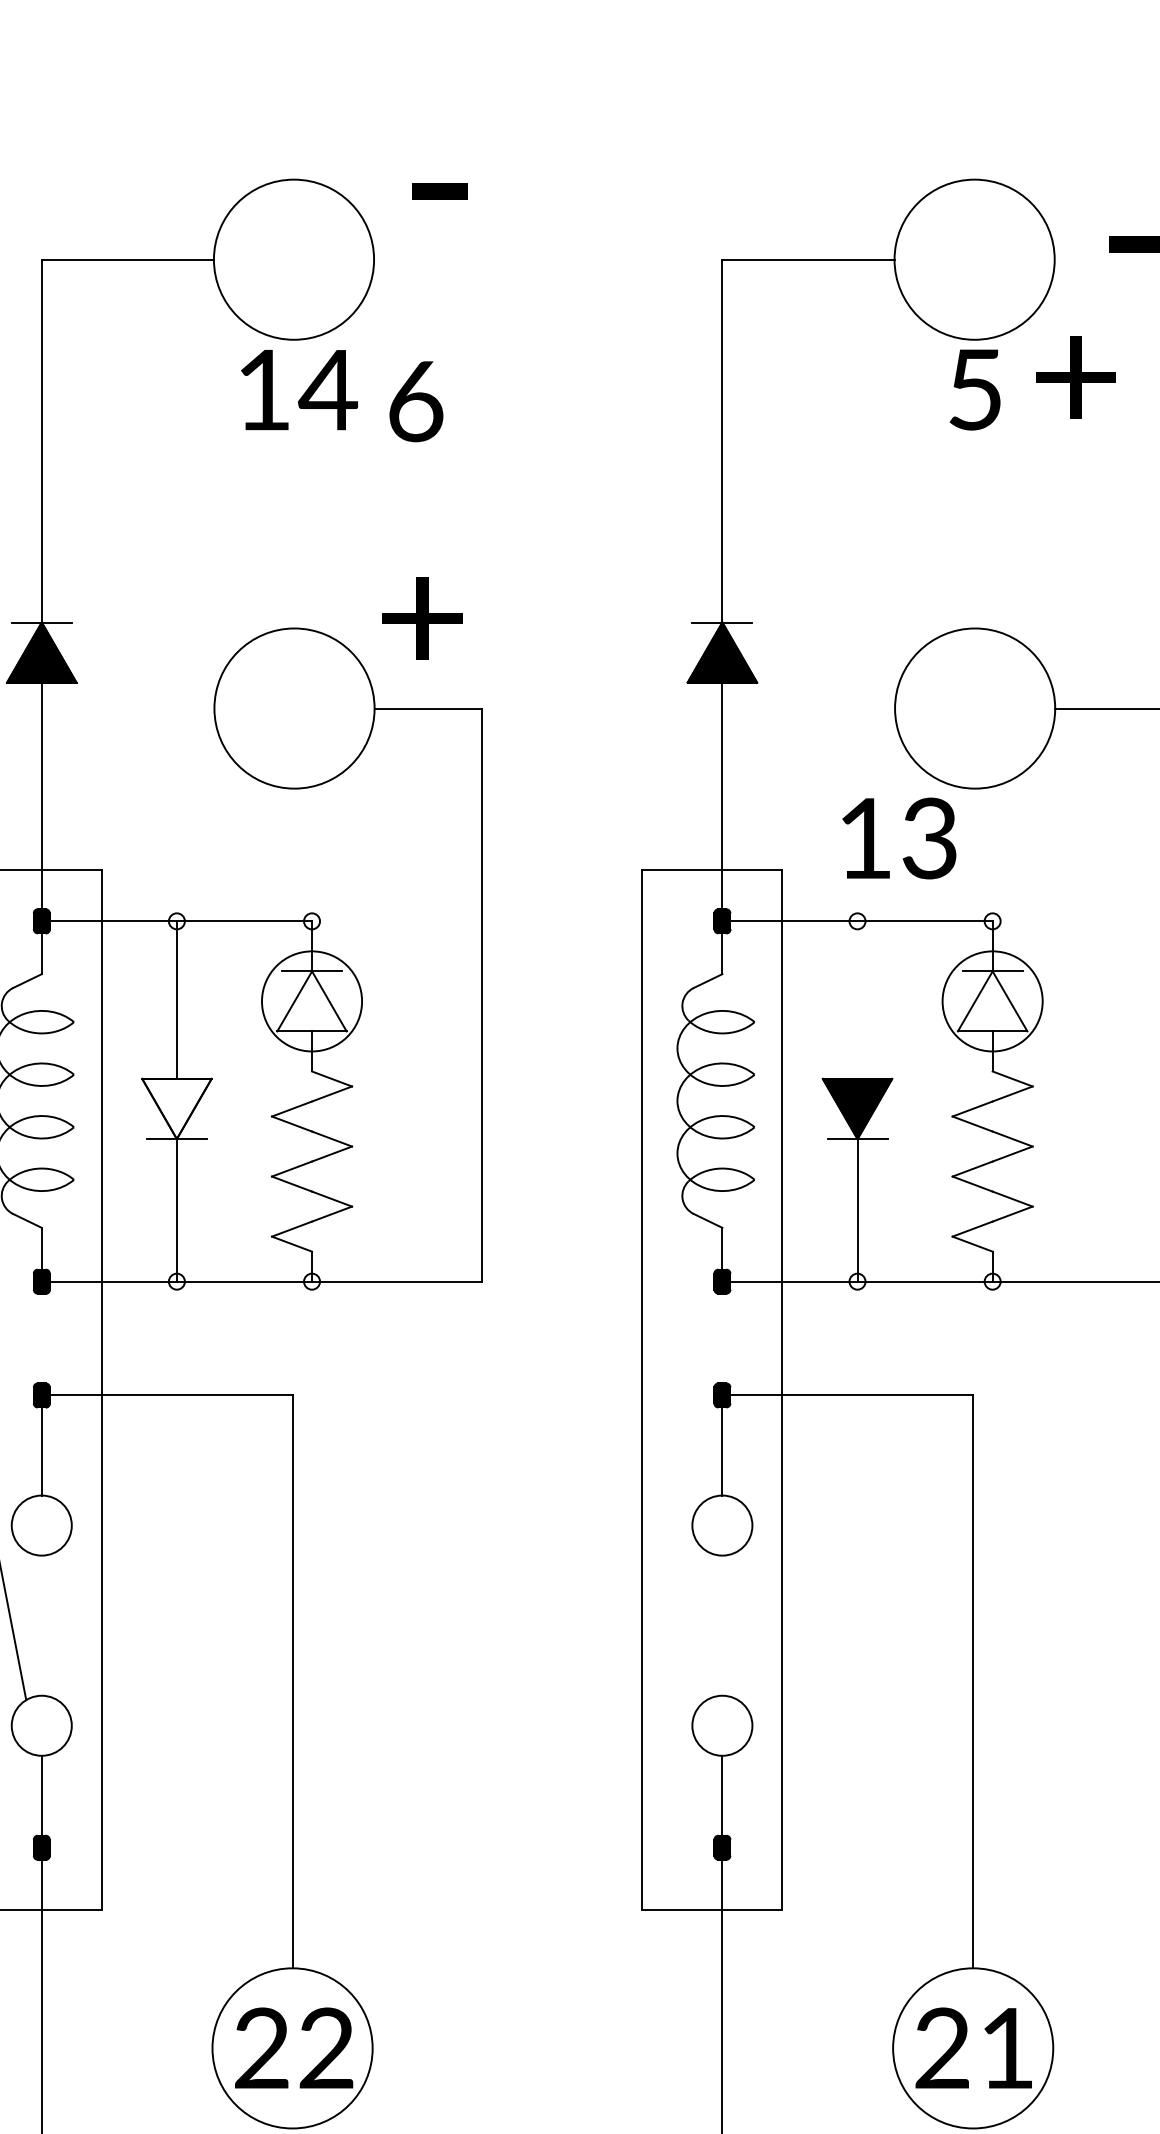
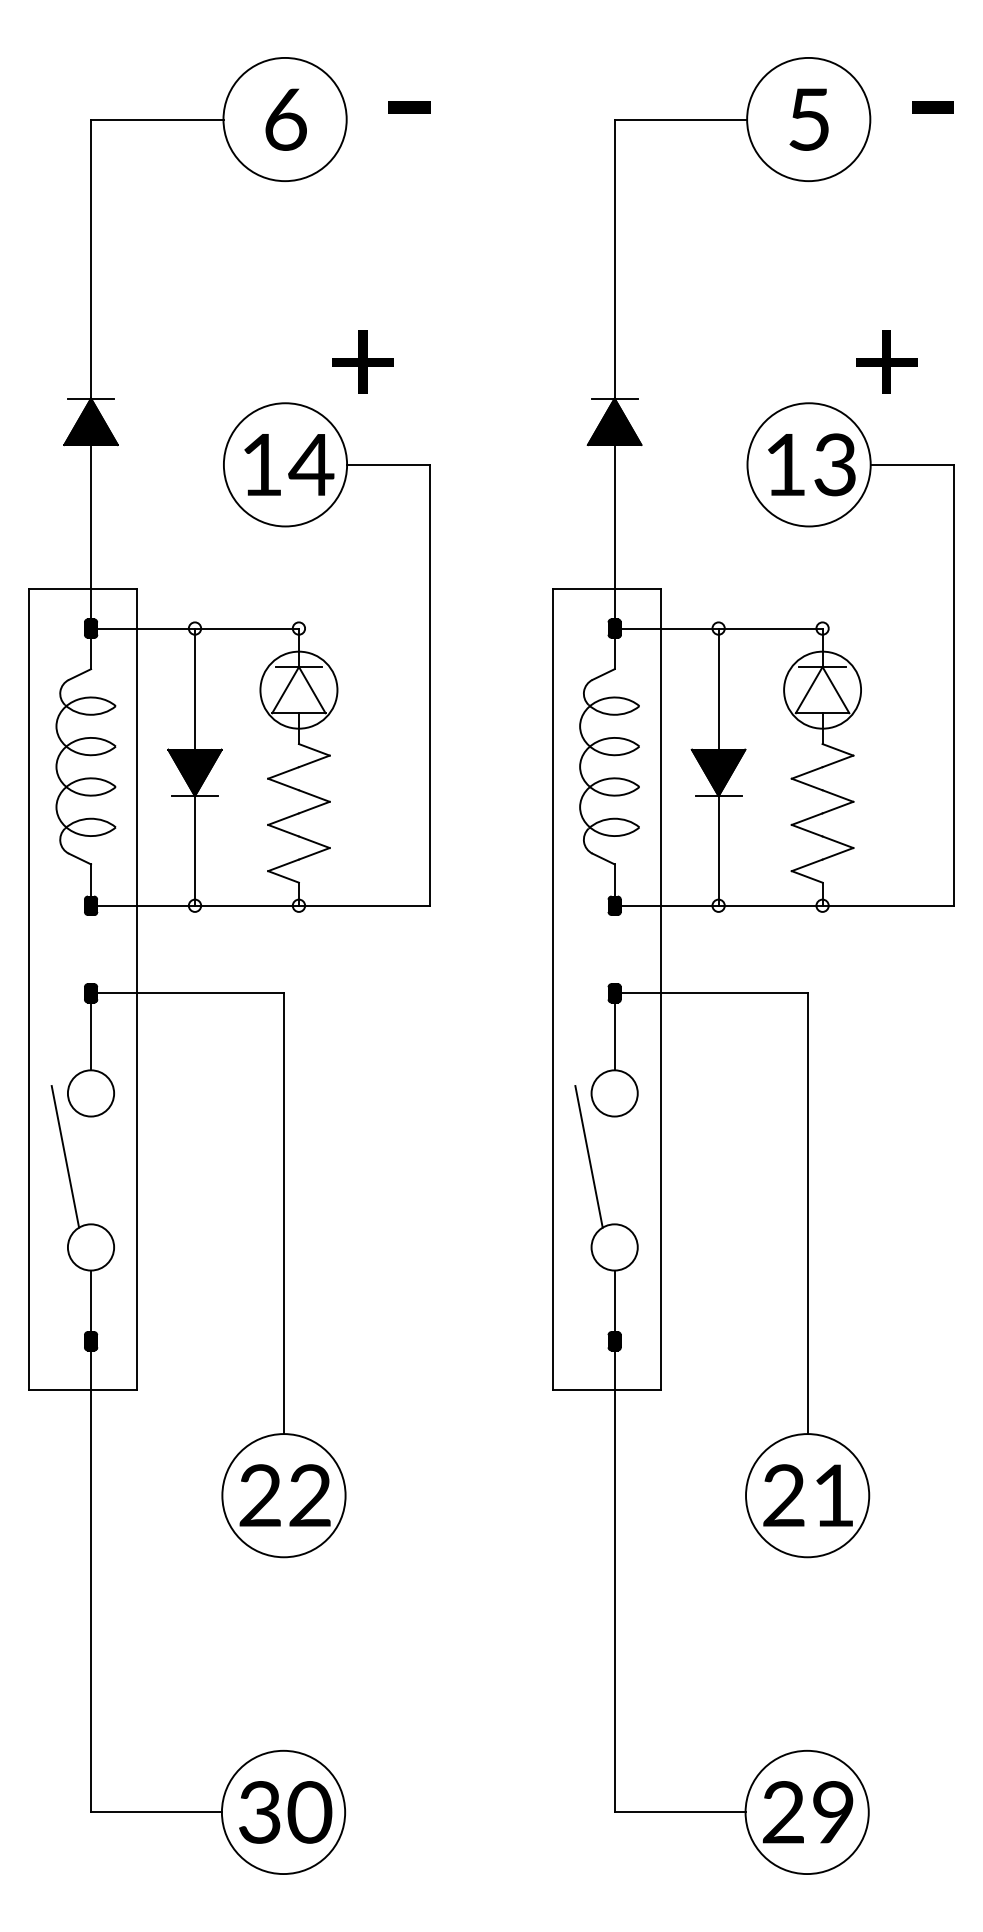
text: (440, 190) -> (409, 107), moved
text: (1075, 376) -> (886, 361), moved
text: (299, 389) -> (289, 464), moved
text: (974, 389) -> (808, 119), moved
text: (415, 401) -> (285, 119), moved
text: (421, 617) -> (362, 361), moved
text: (898, 838) -> (811, 464), moved
line: (857, 999) -> (718, 688), added
fill: (176, 1108) -> (194, 772), added
line: (688, 1607) -> (588, 1156), added

